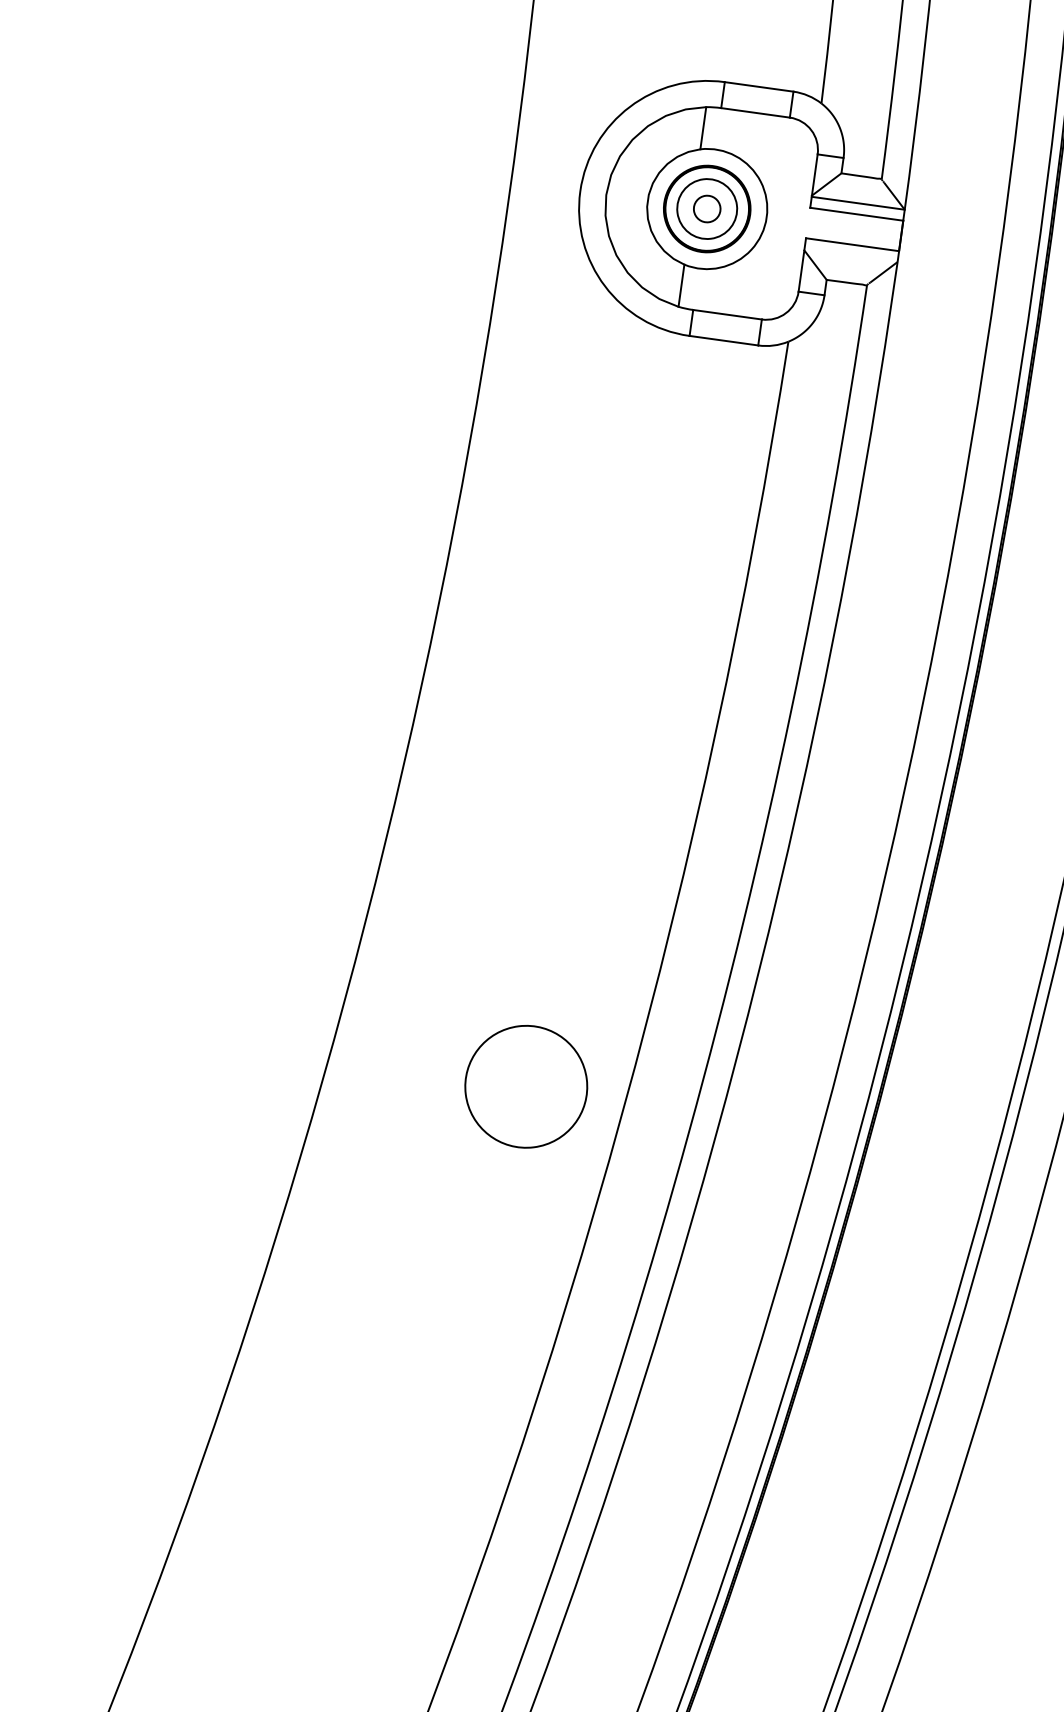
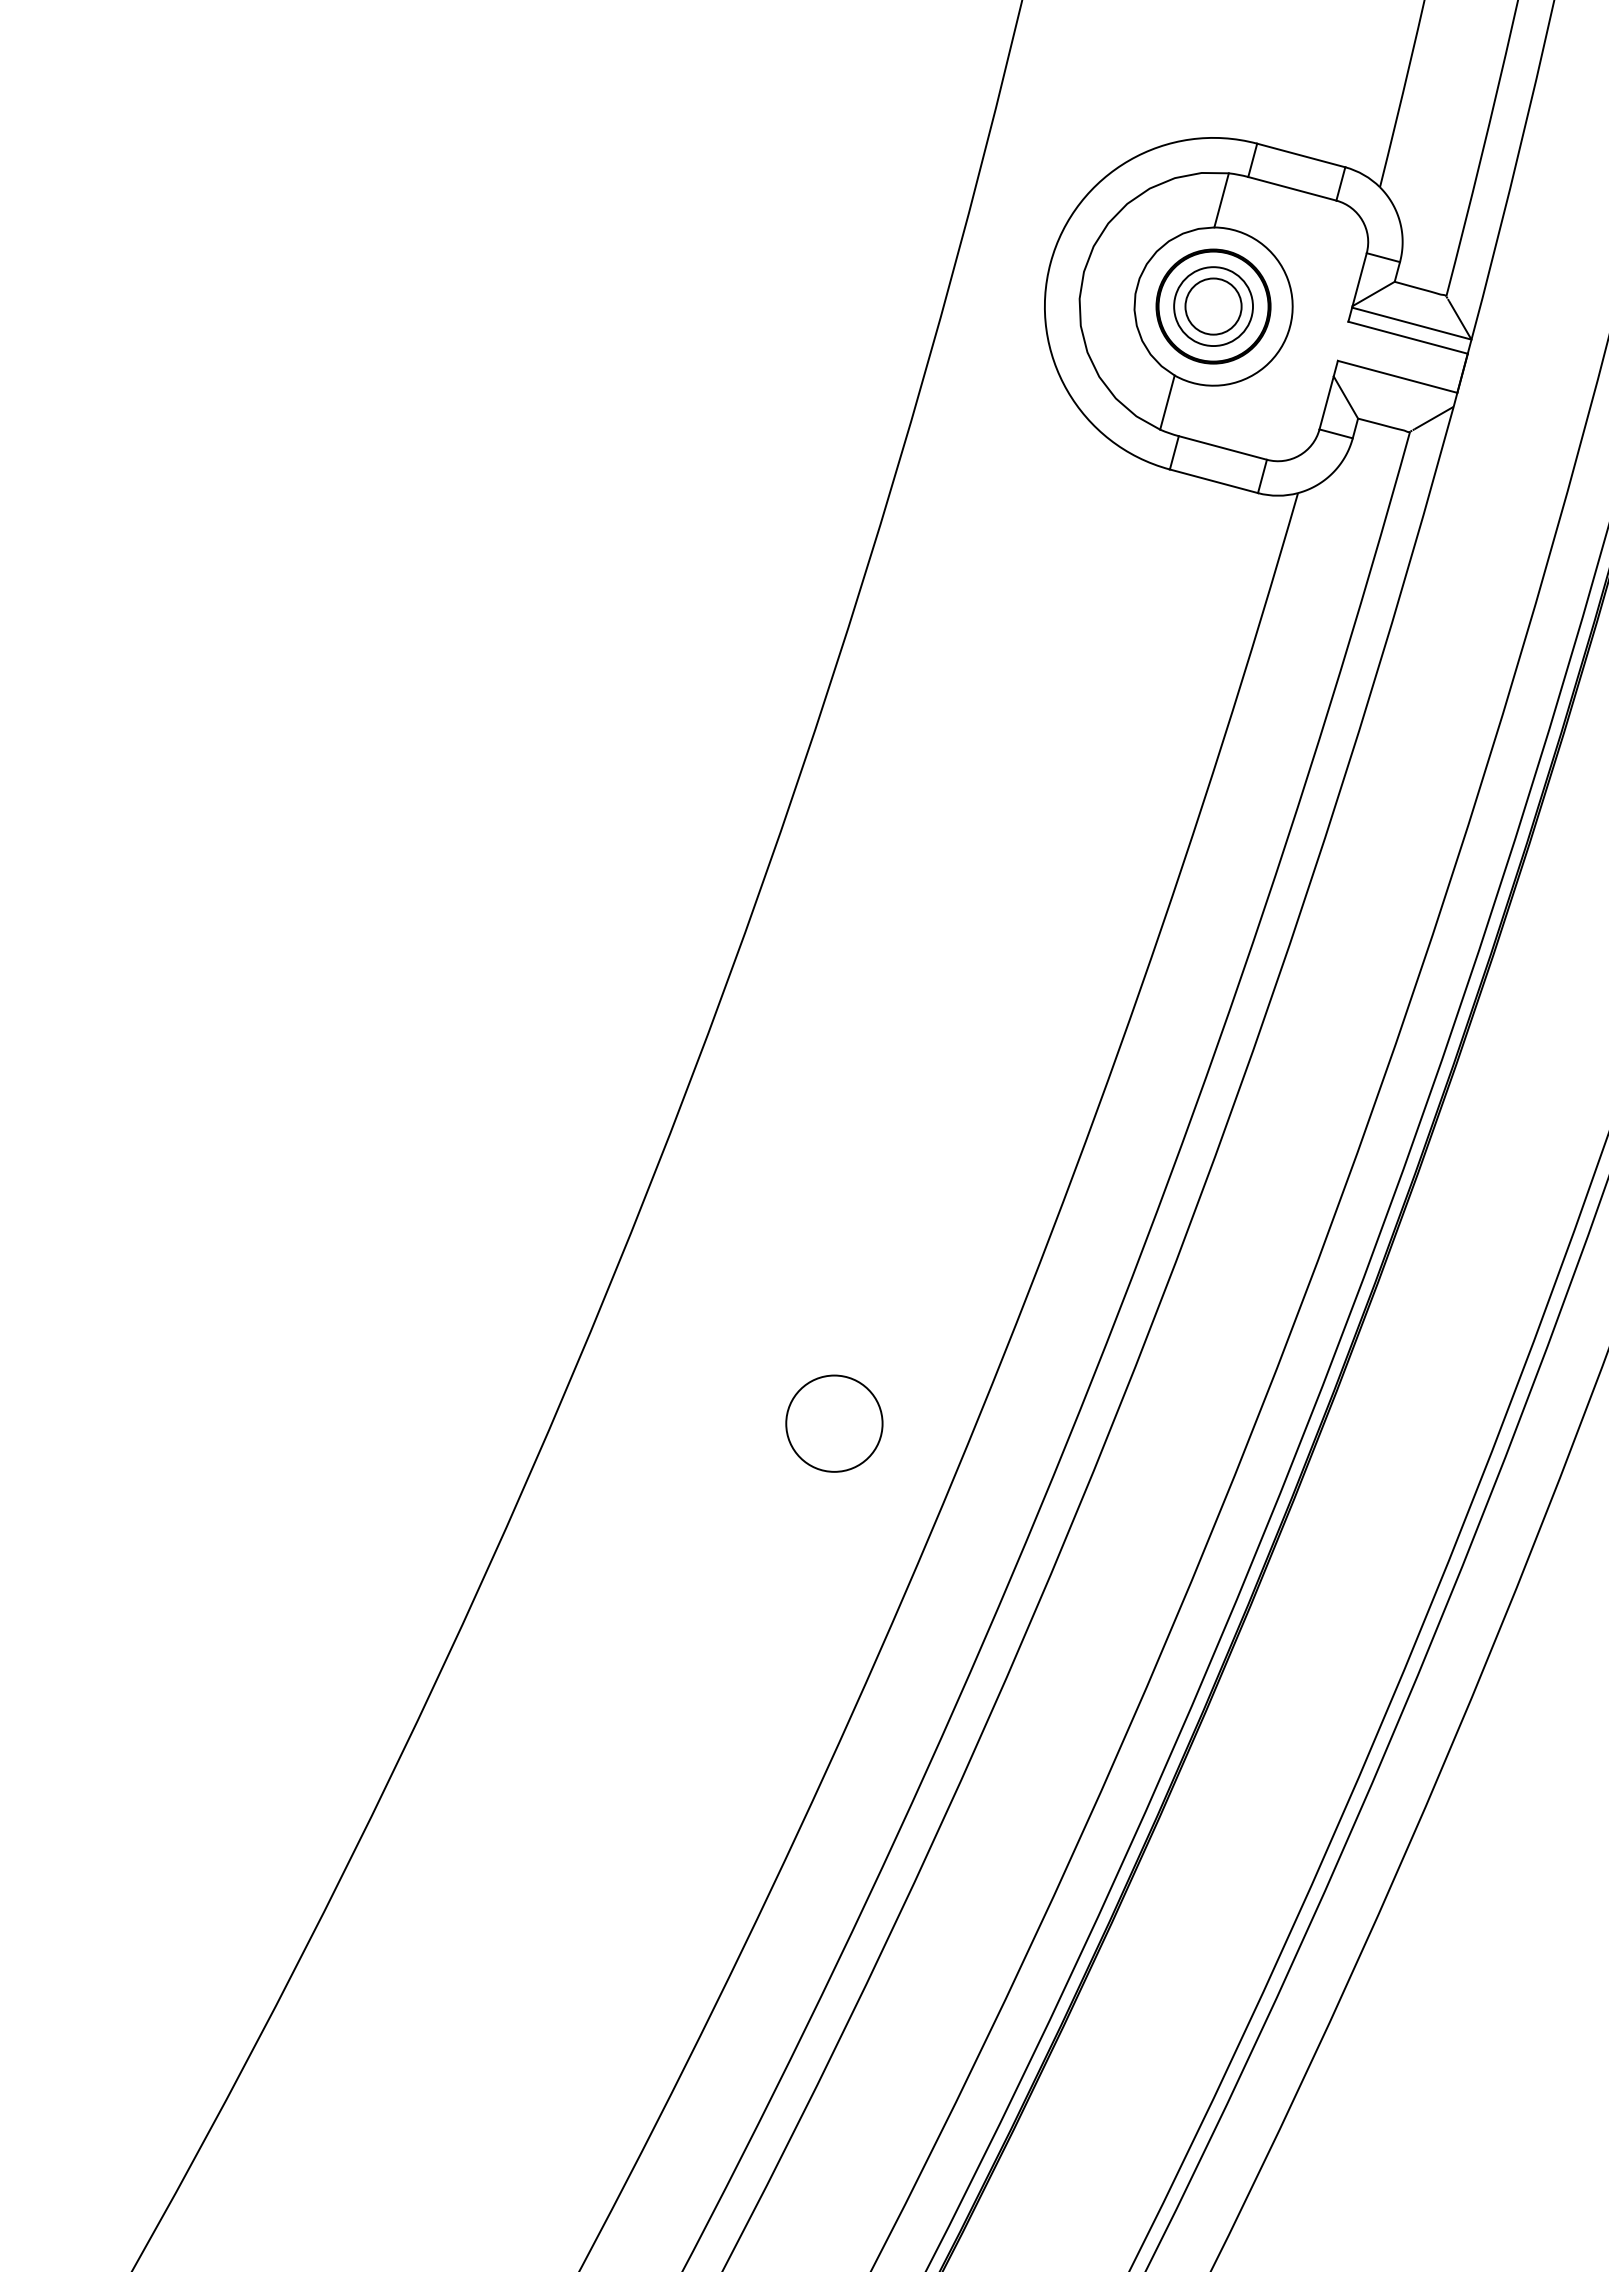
circle: (707, 208) -> (1213, 306), size x1.6
circle: (526, 1086) -> (834, 1423), size x0.6

